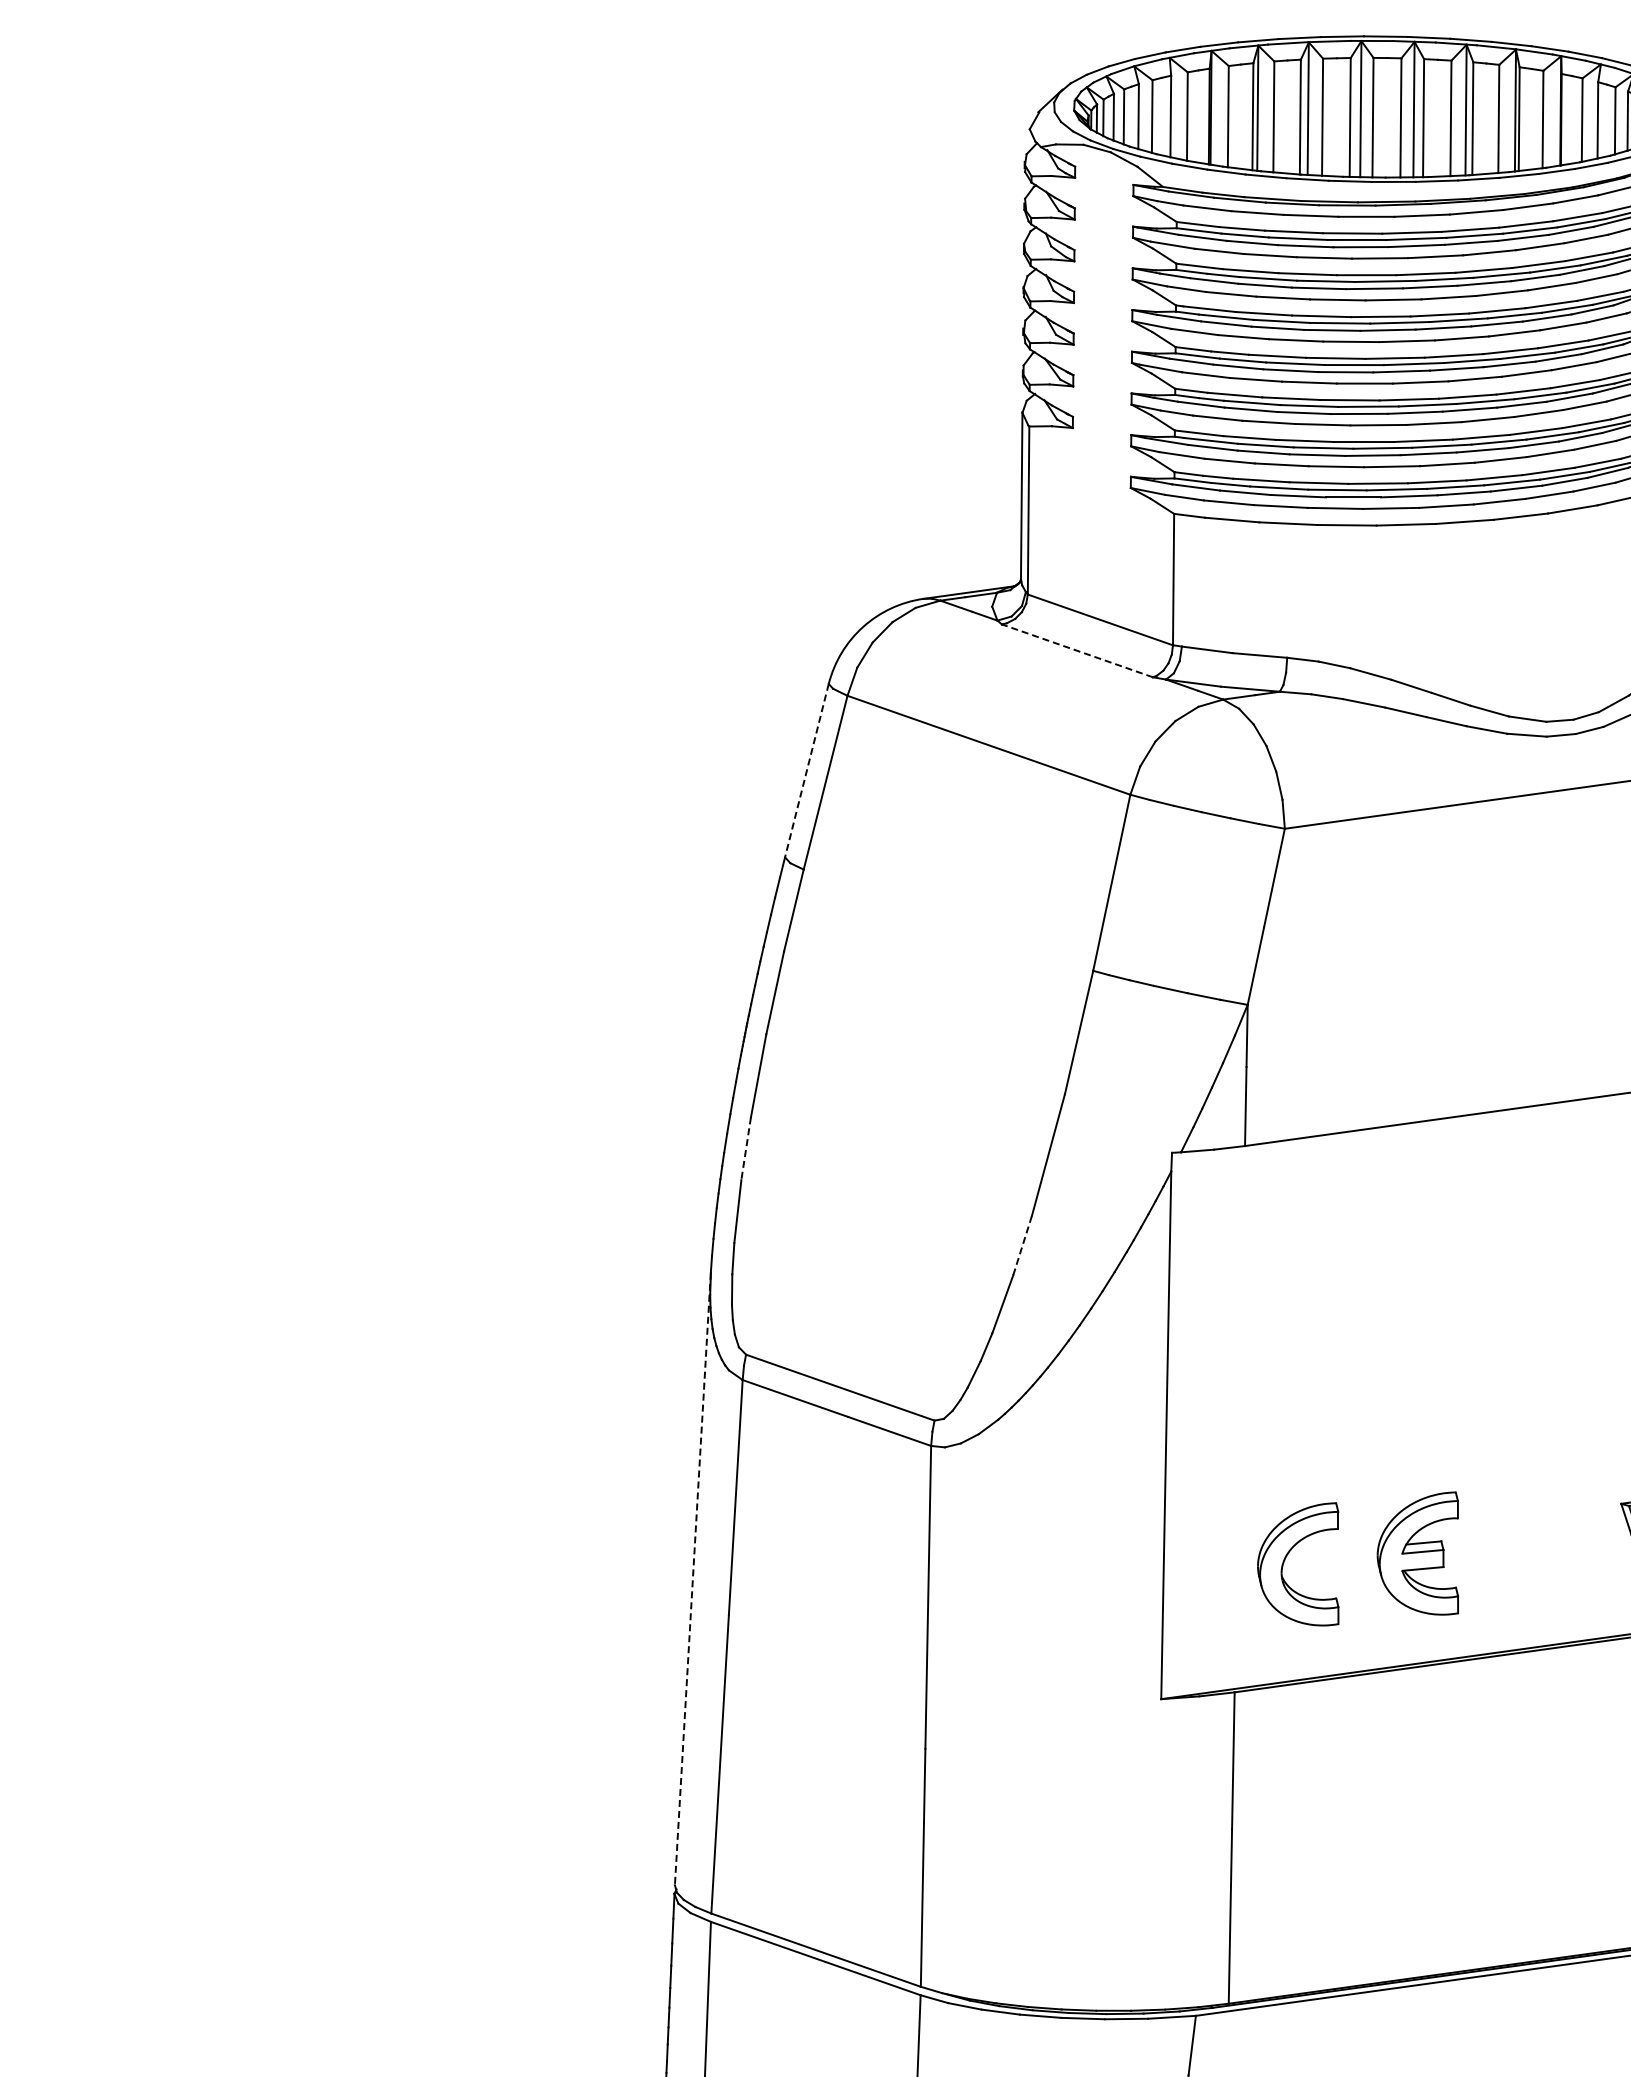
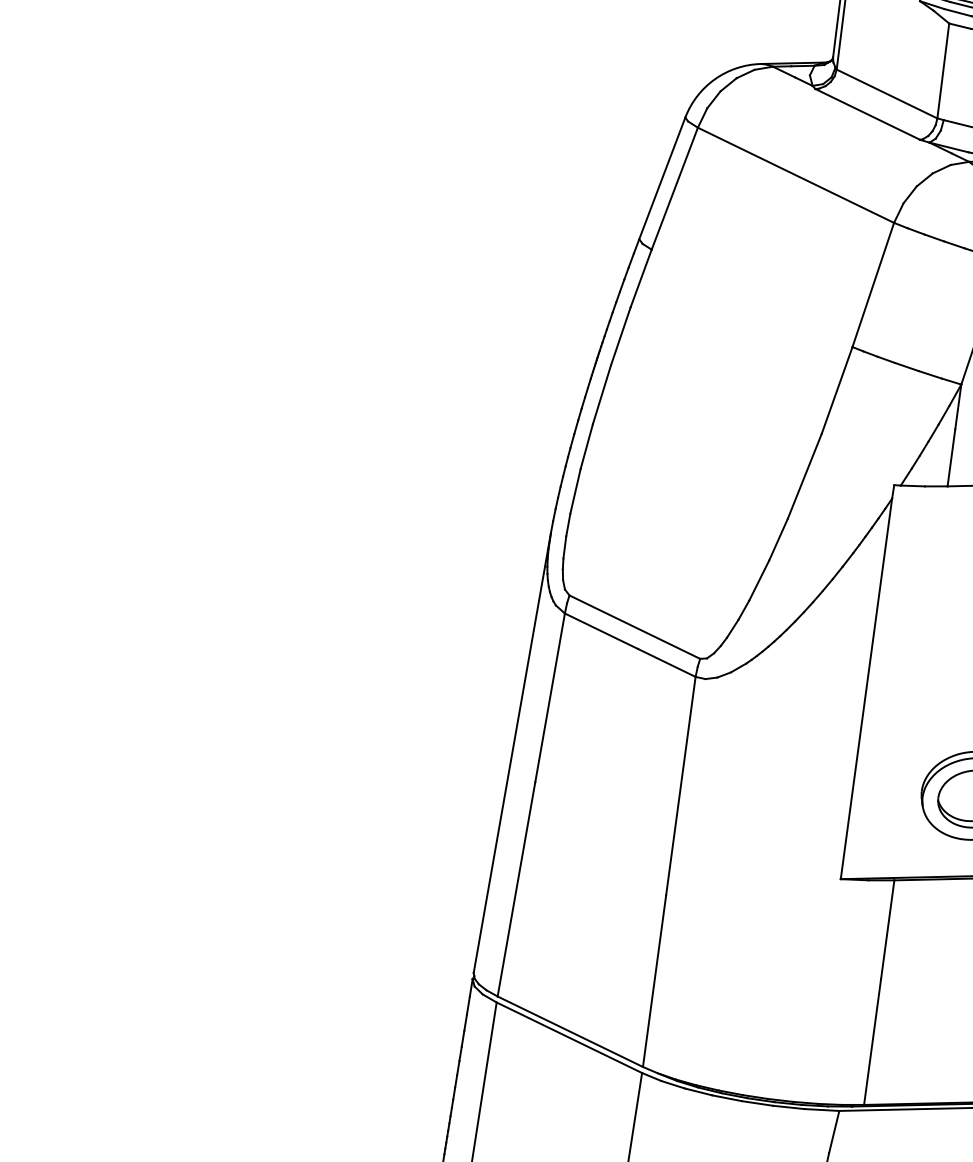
line: (1076, 650) -> (867, 114), dashed -> solid
line: (806, 770) -> (662, 178), dashed -> solid
line: (746, 1148) -> (587, 446), dashed -> solid
line: (1022, 1245) -> (778, 539), dashed -> solid
line: (692, 1579) -> (511, 753), dashed -> solid

